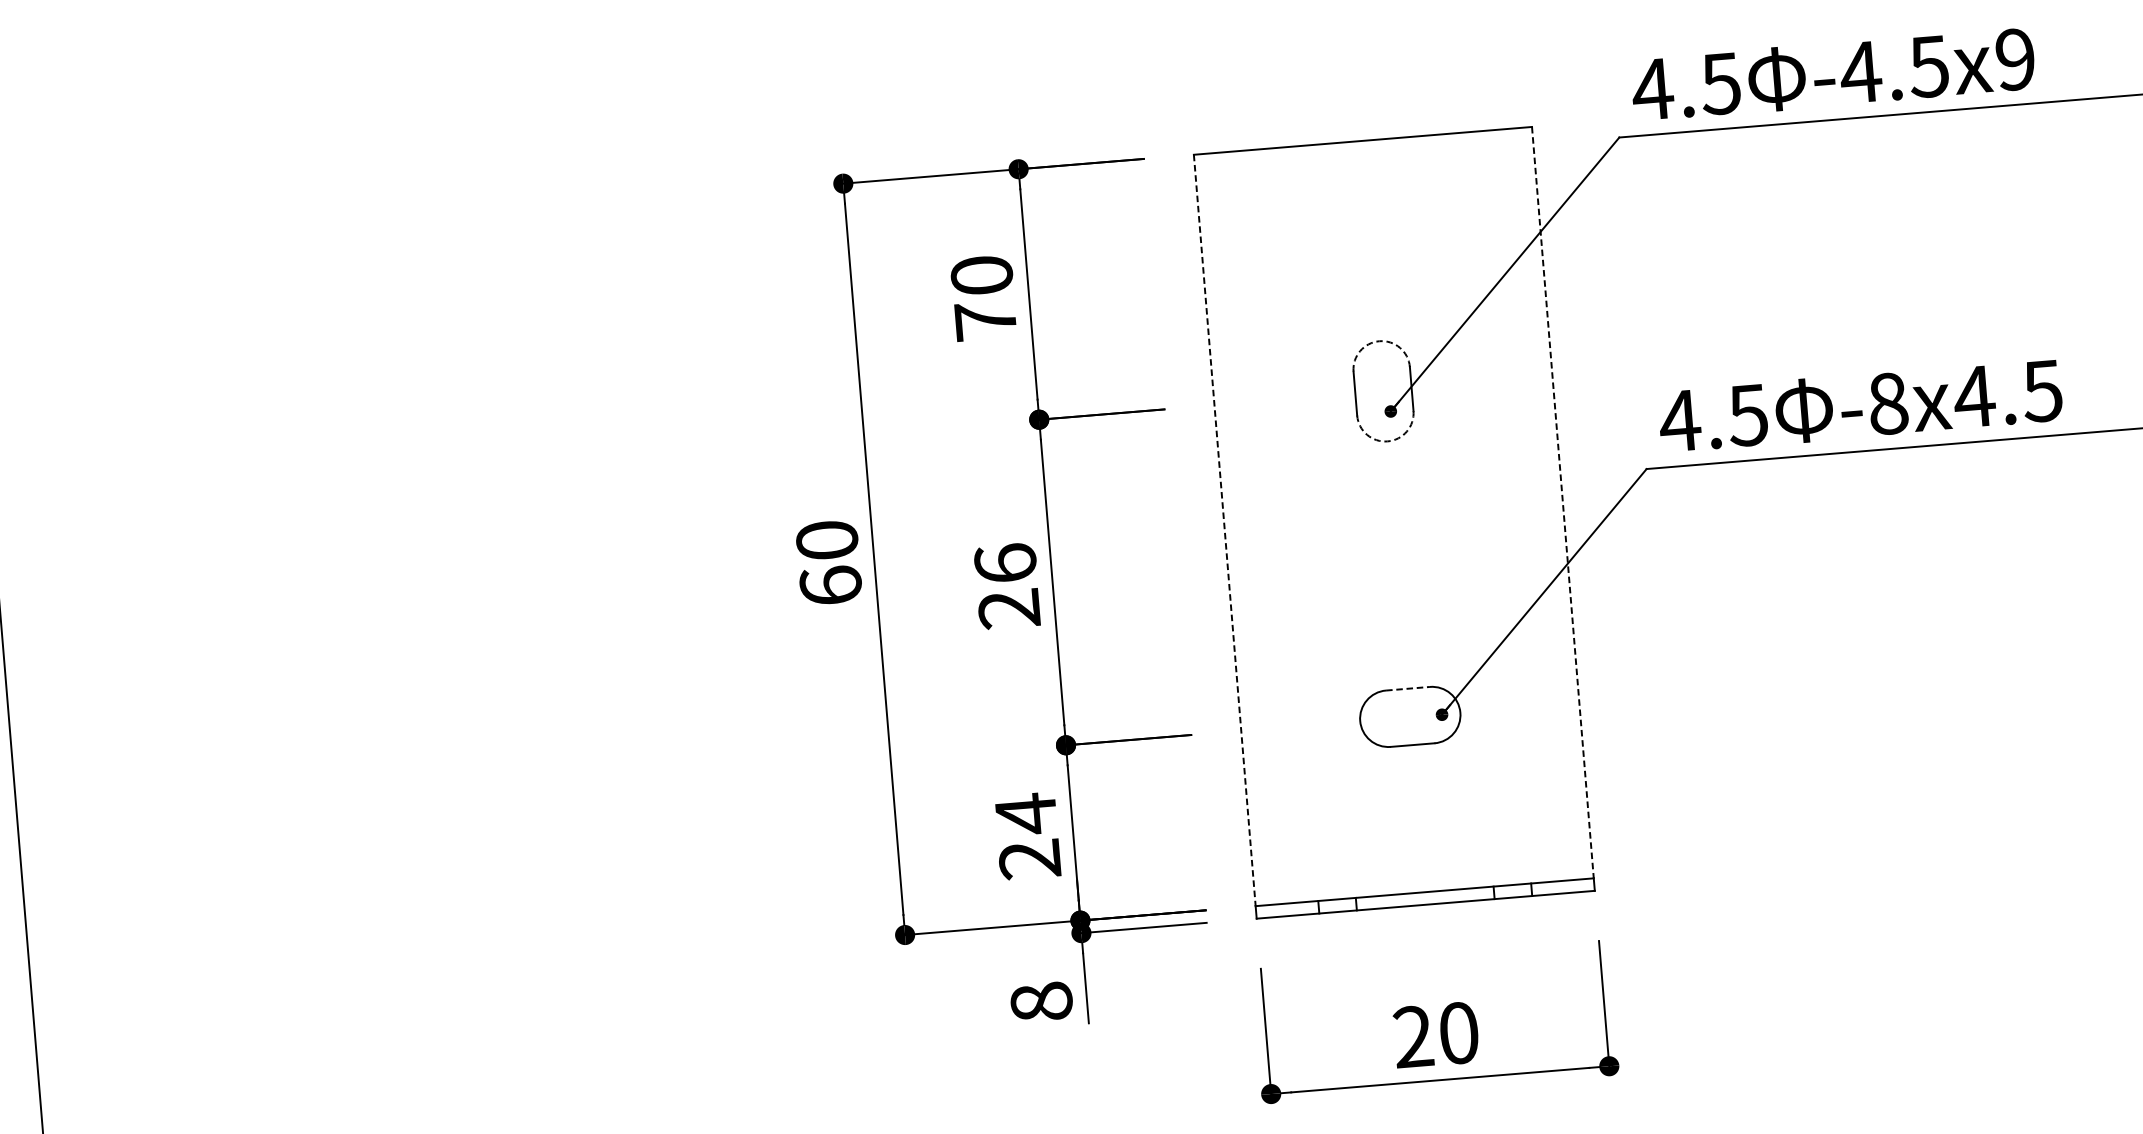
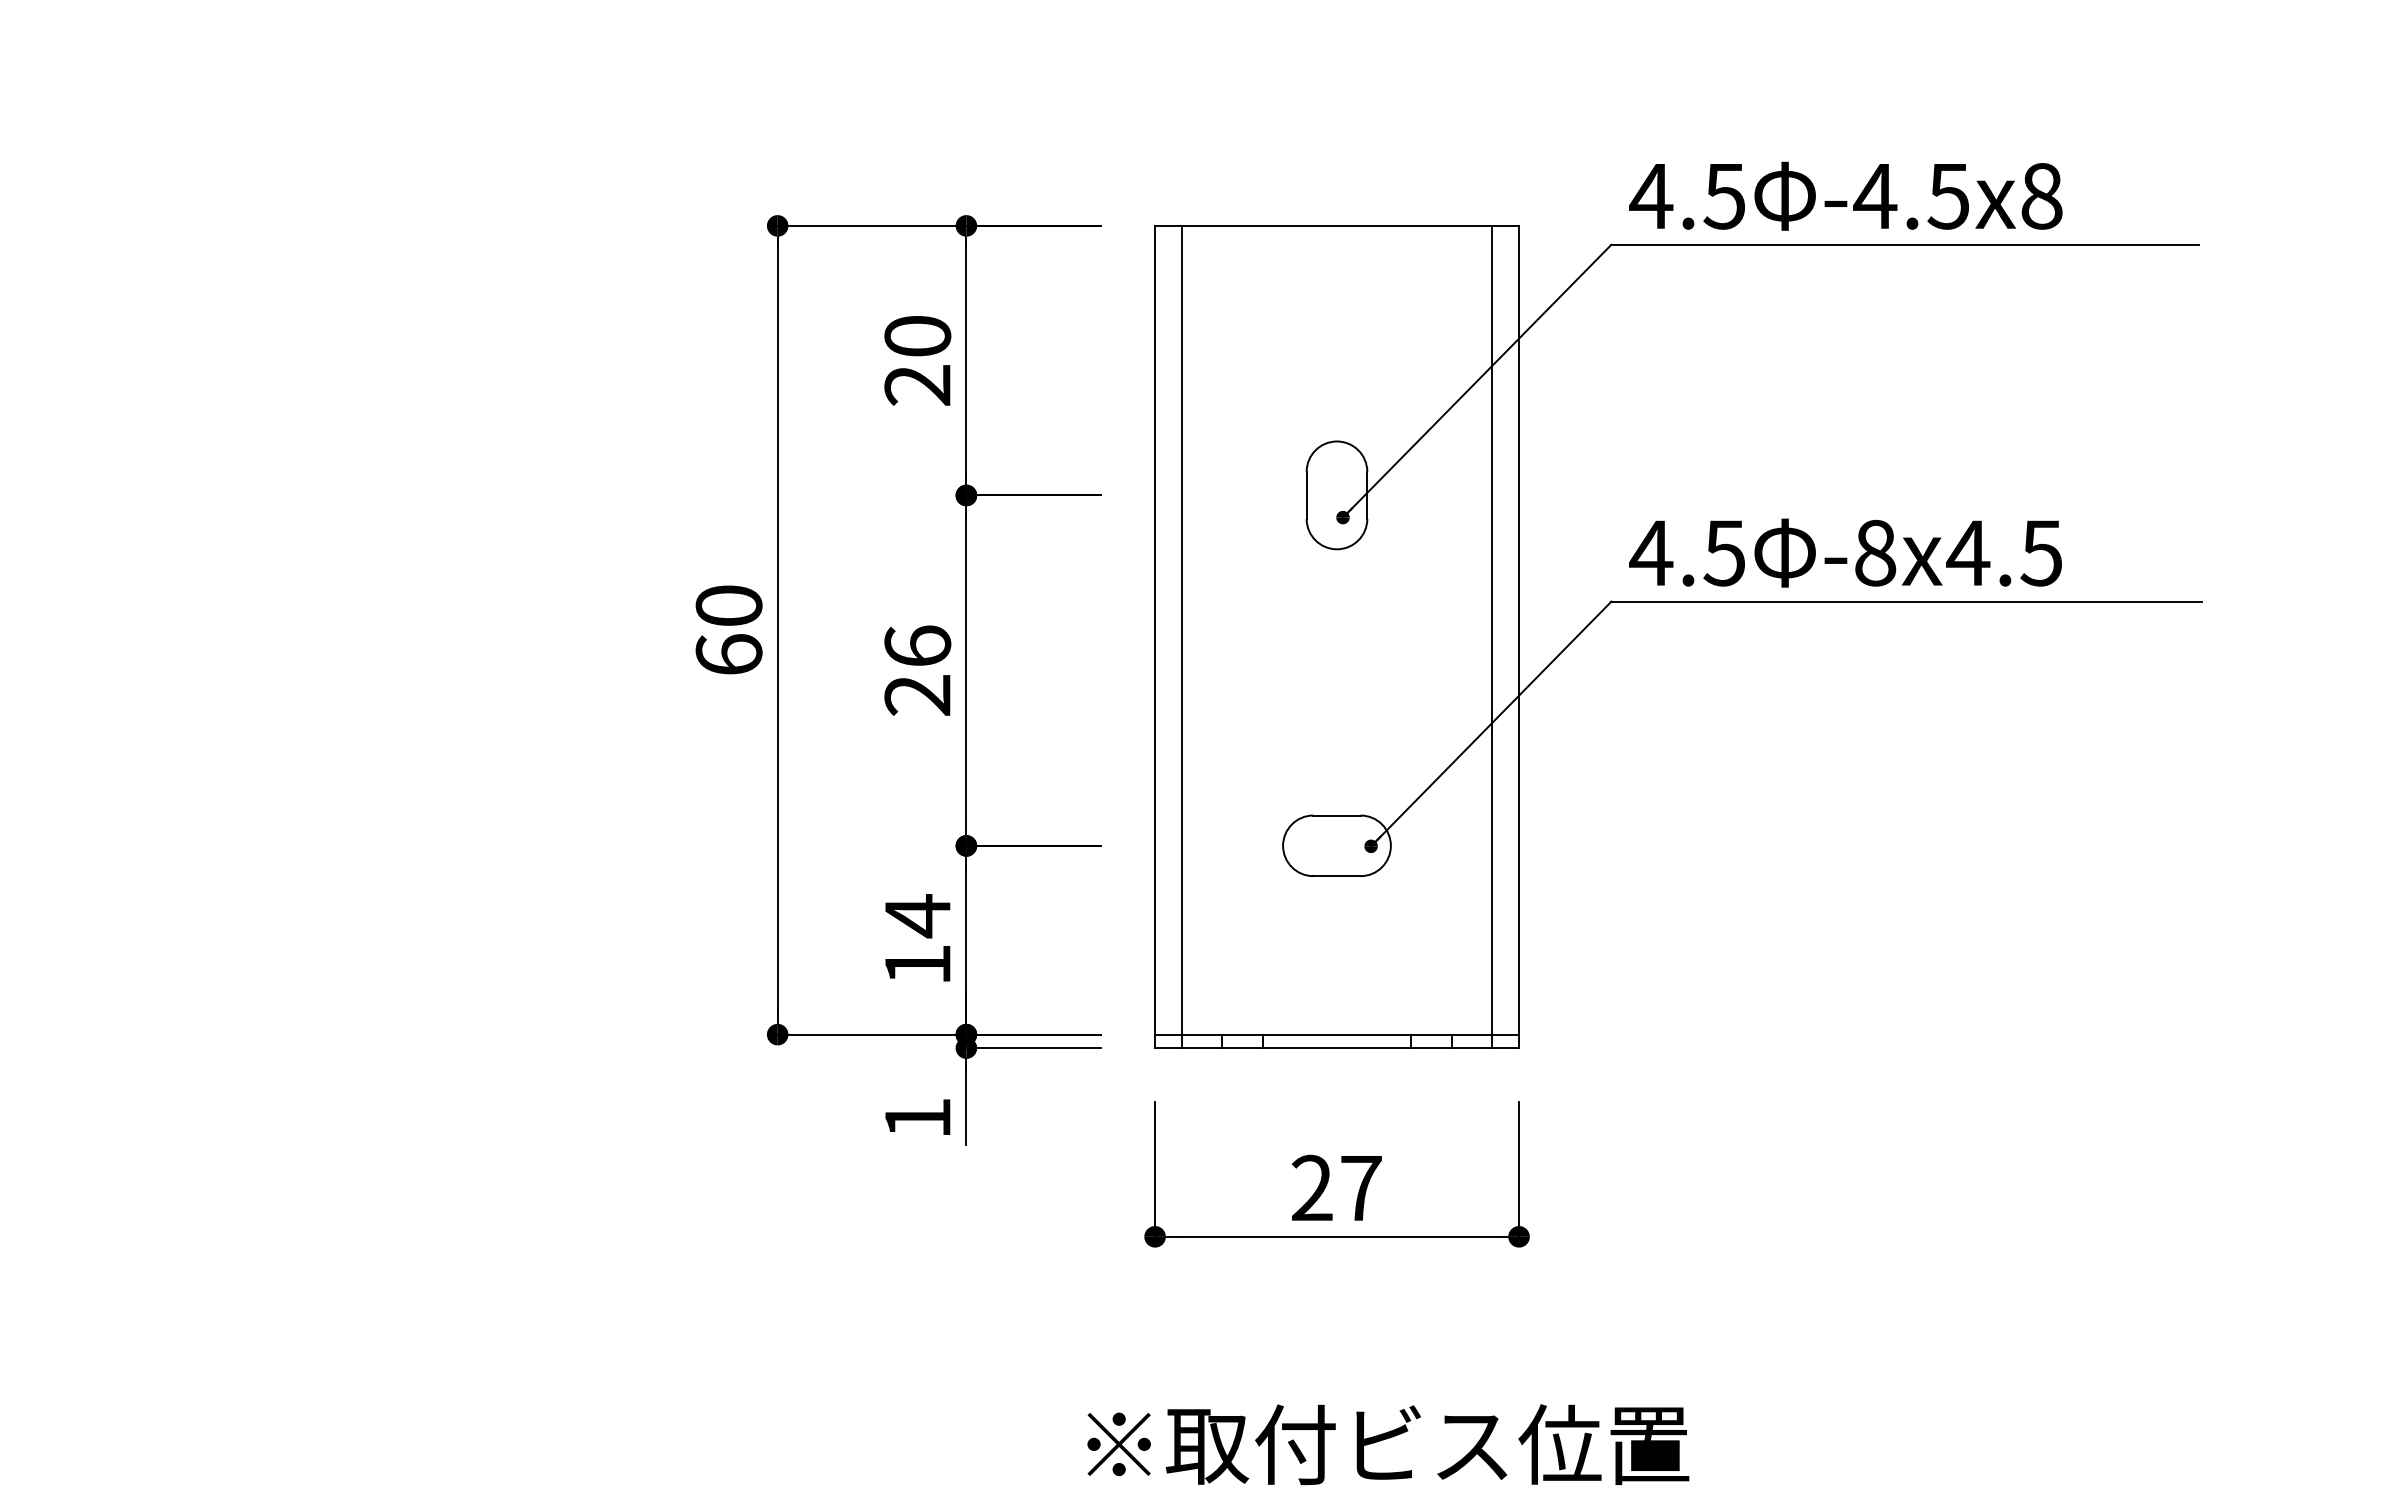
text: (2015, 58) -> (2041, 195), -4.5x9 -> -4.5x8
text: (985, 320) -> (917, 384), 70 -> 20
arc: (1378, 341) -> (1336, 441), dashed -> solid
arc: (1387, 441) -> (1336, 549), dashed -> solid
line: (1562, 502) -> (1518, 630), dashed -> solid
line: (1538, 510) -> (1492, 636), added
line: (1225, 530) -> (1155, 630), dashed -> solid
line: (1249, 534) -> (1181, 636), added
line: (1407, 688) -> (1336, 815), dashed -> solid
text: (1029, 859) -> (917, 964), 24 -> 14
text: (1041, 1001) -> (917, 1117), 8 -> 1
text: (1459, 1032) -> (1361, 1187), 20 -> 27

